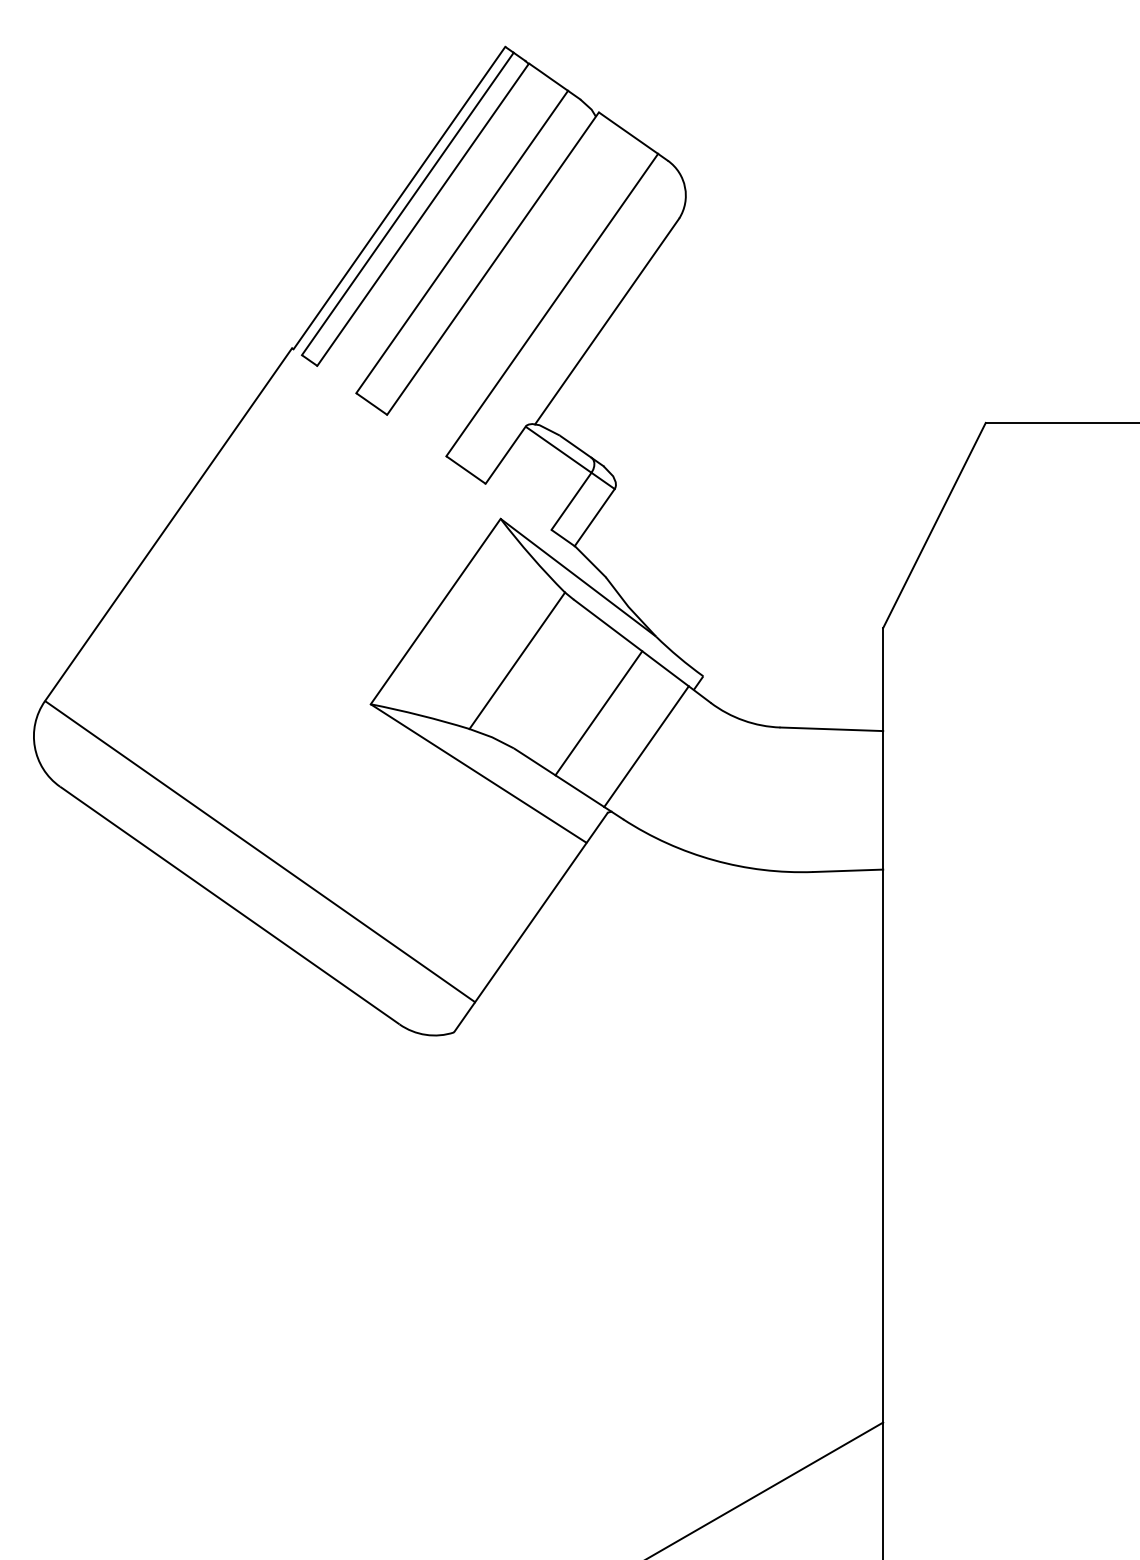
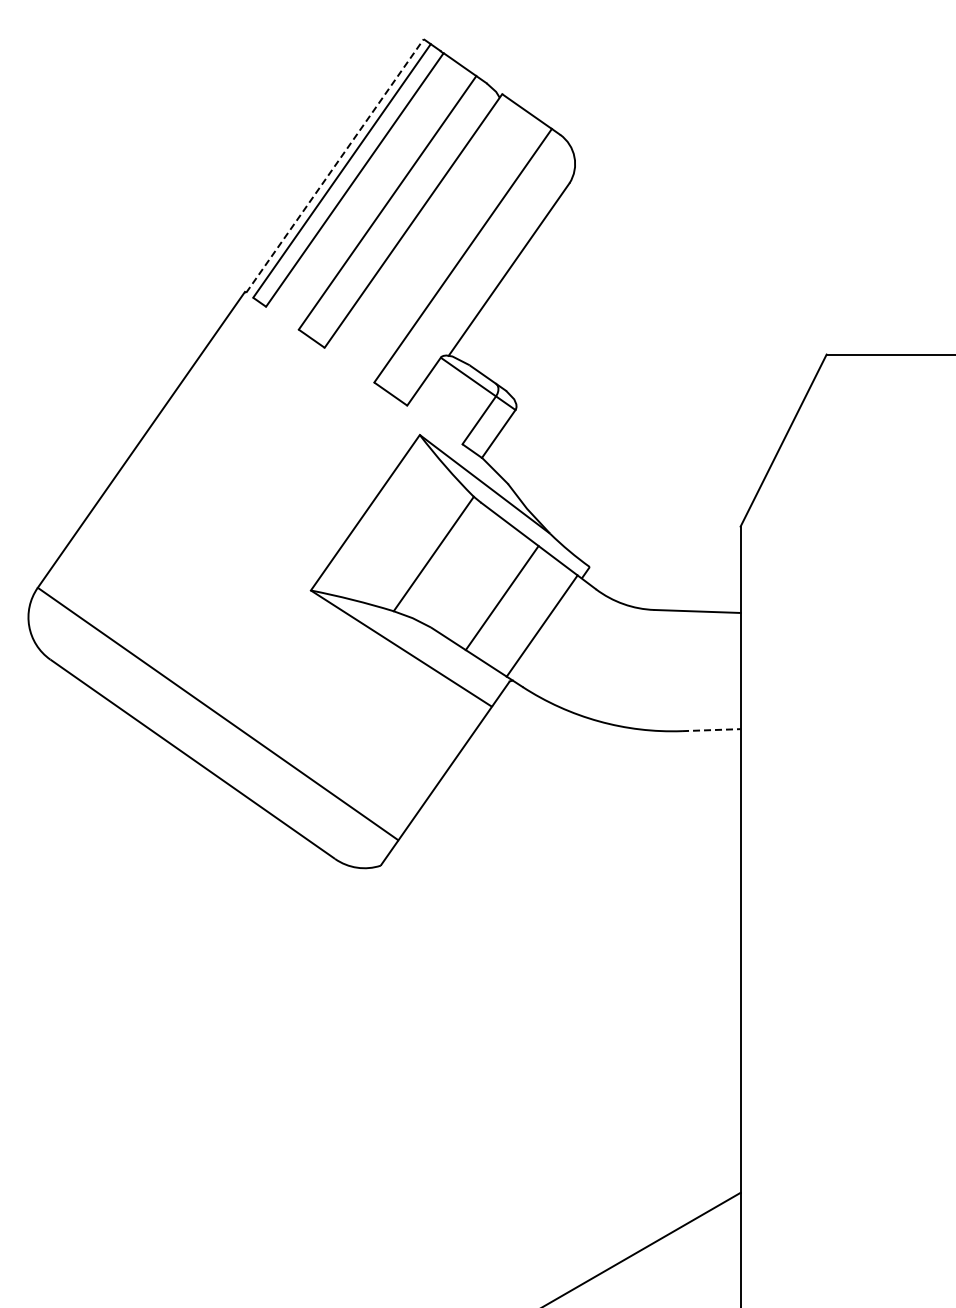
line: (398, 198) -> (334, 166), solid -> dashed
line: (848, 871) -> (711, 730), solid -> dashed

